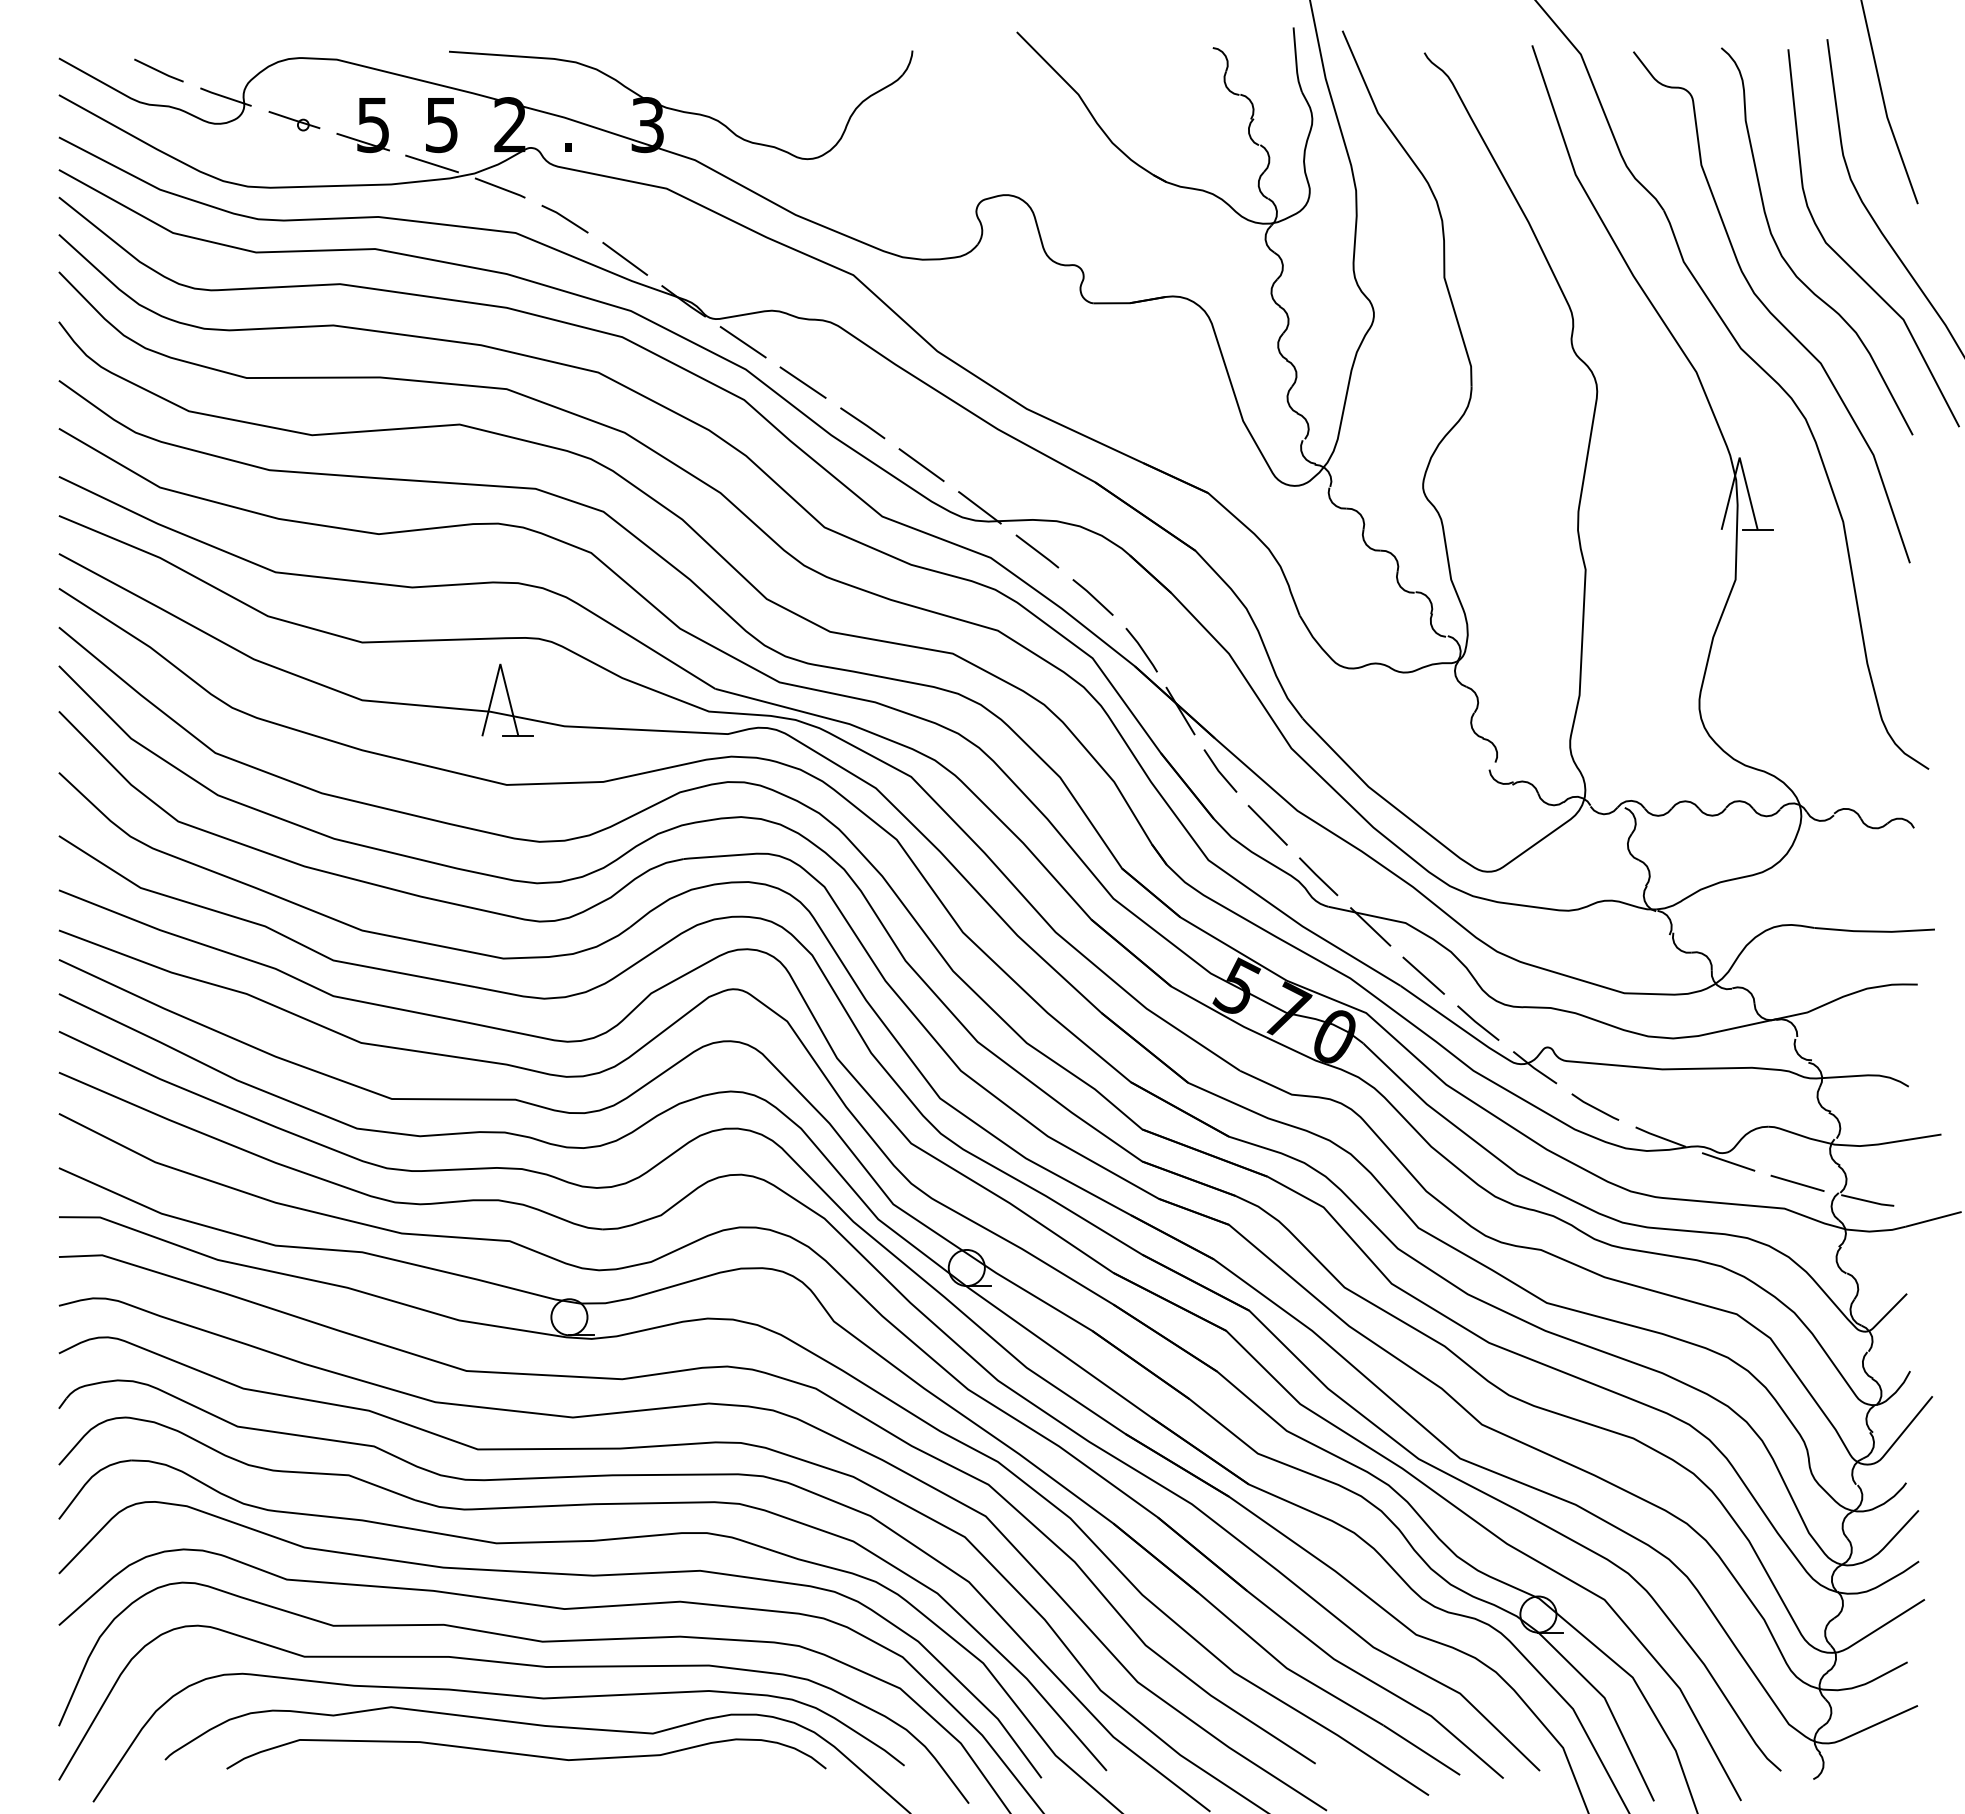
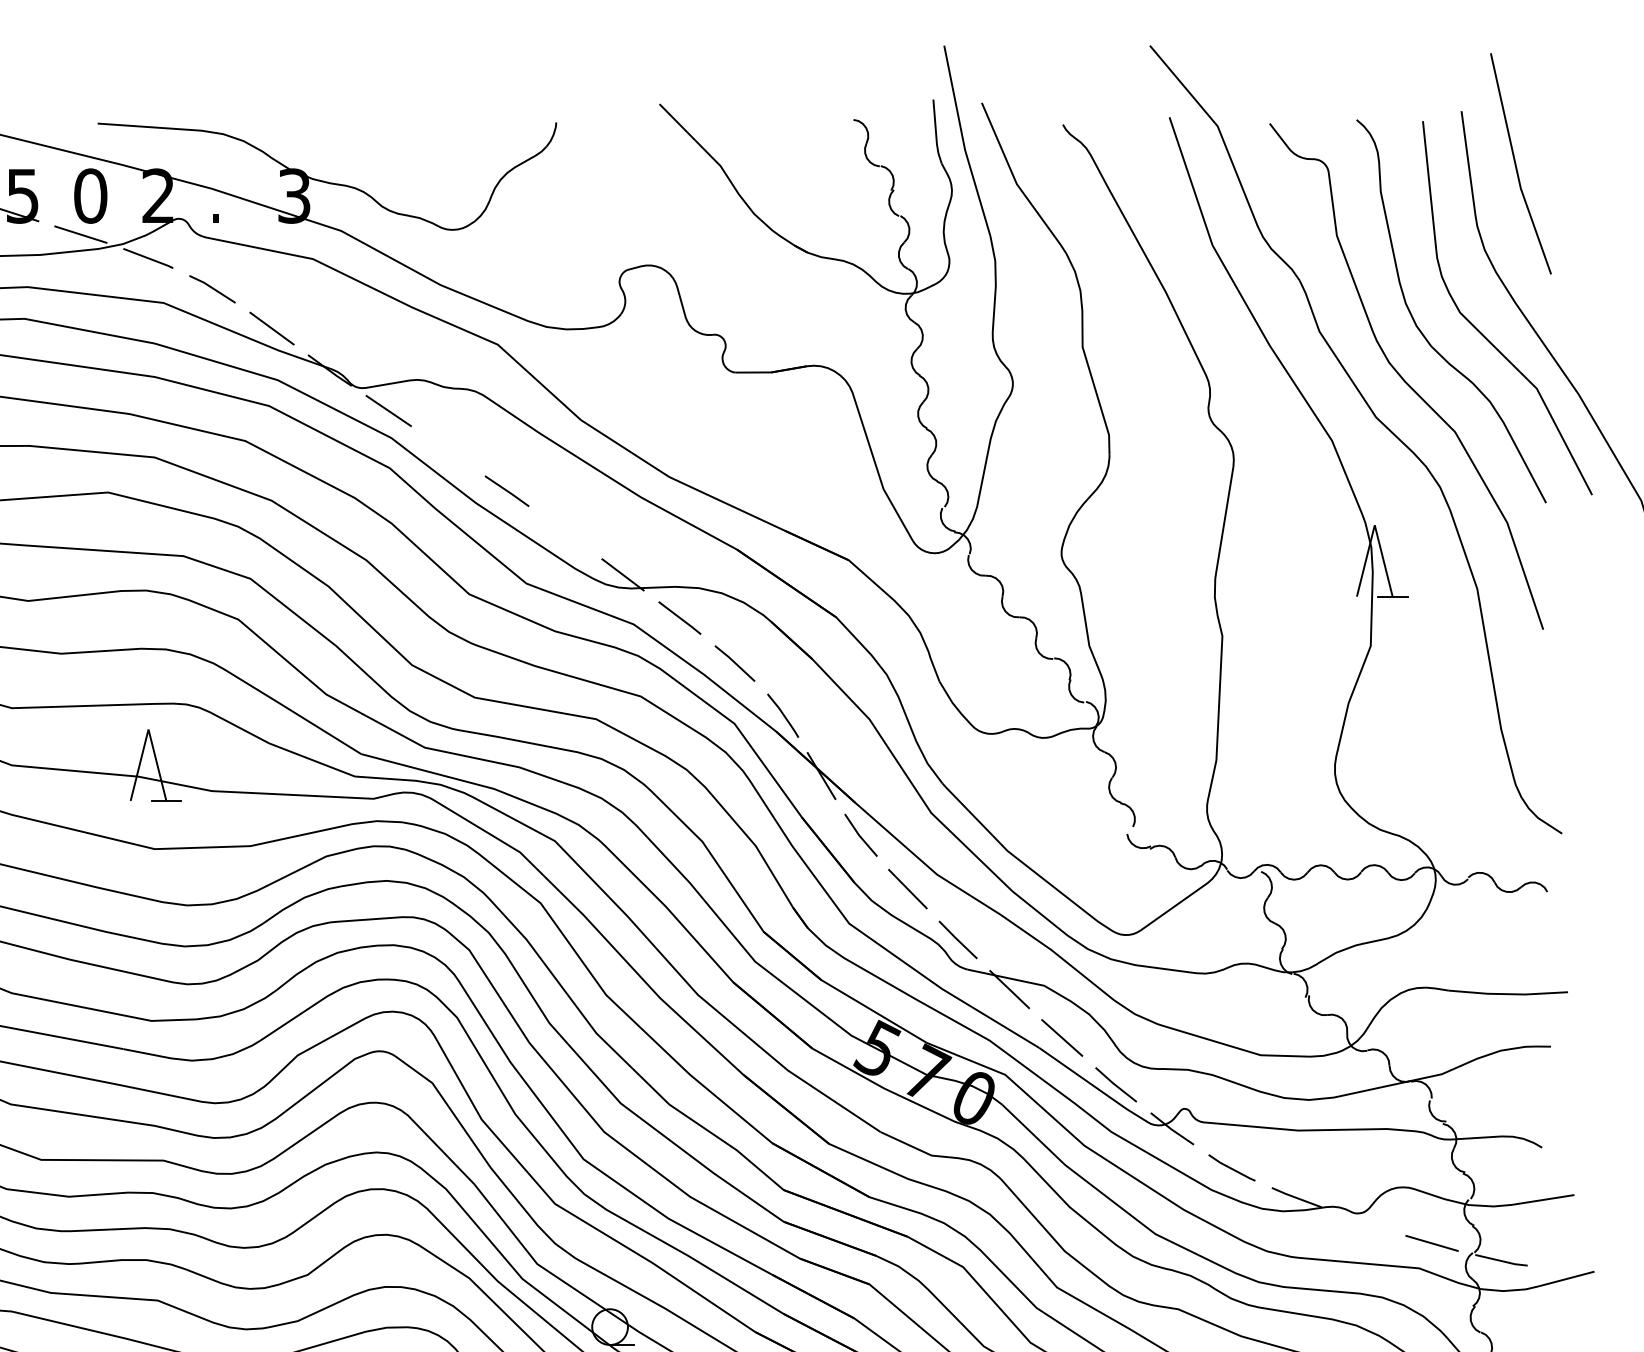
text: (441, 125) -> (90, 196), 5 -> 0
line: (802, 382) -> (447, 450), removed
line: (921, 465) -> (565, 533), removed
line: (1728, 1161) -> (1363, 1221), removed

